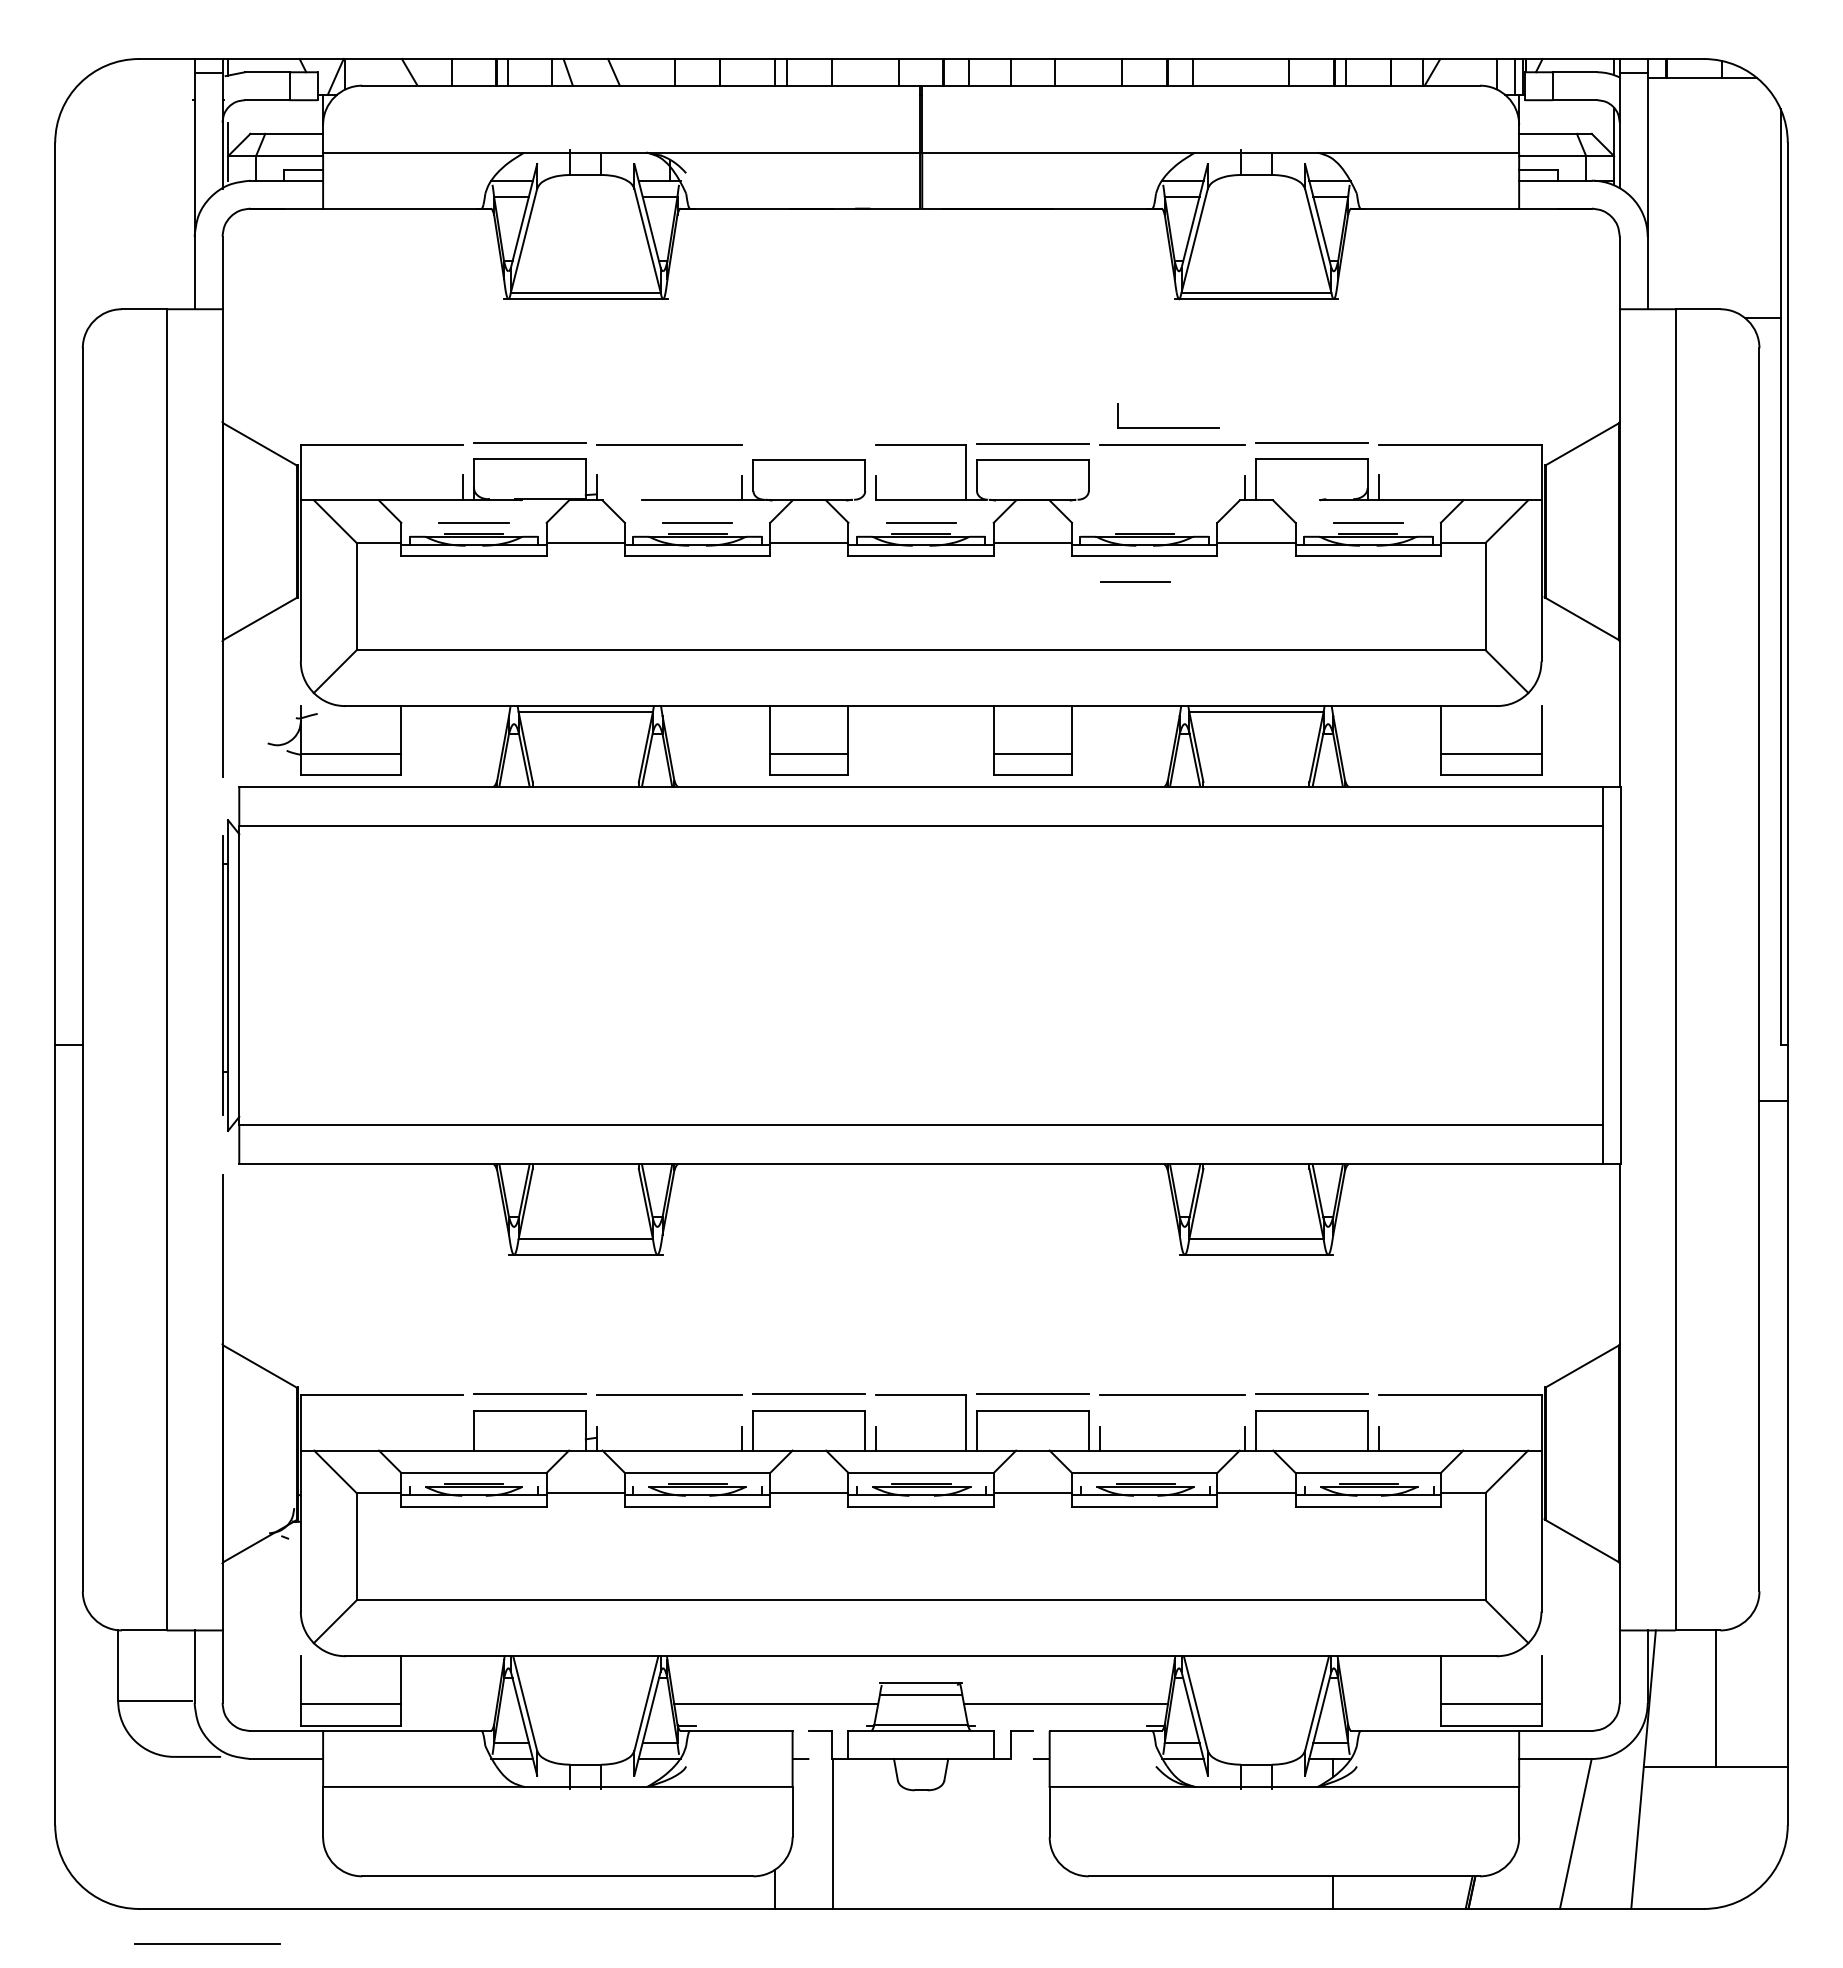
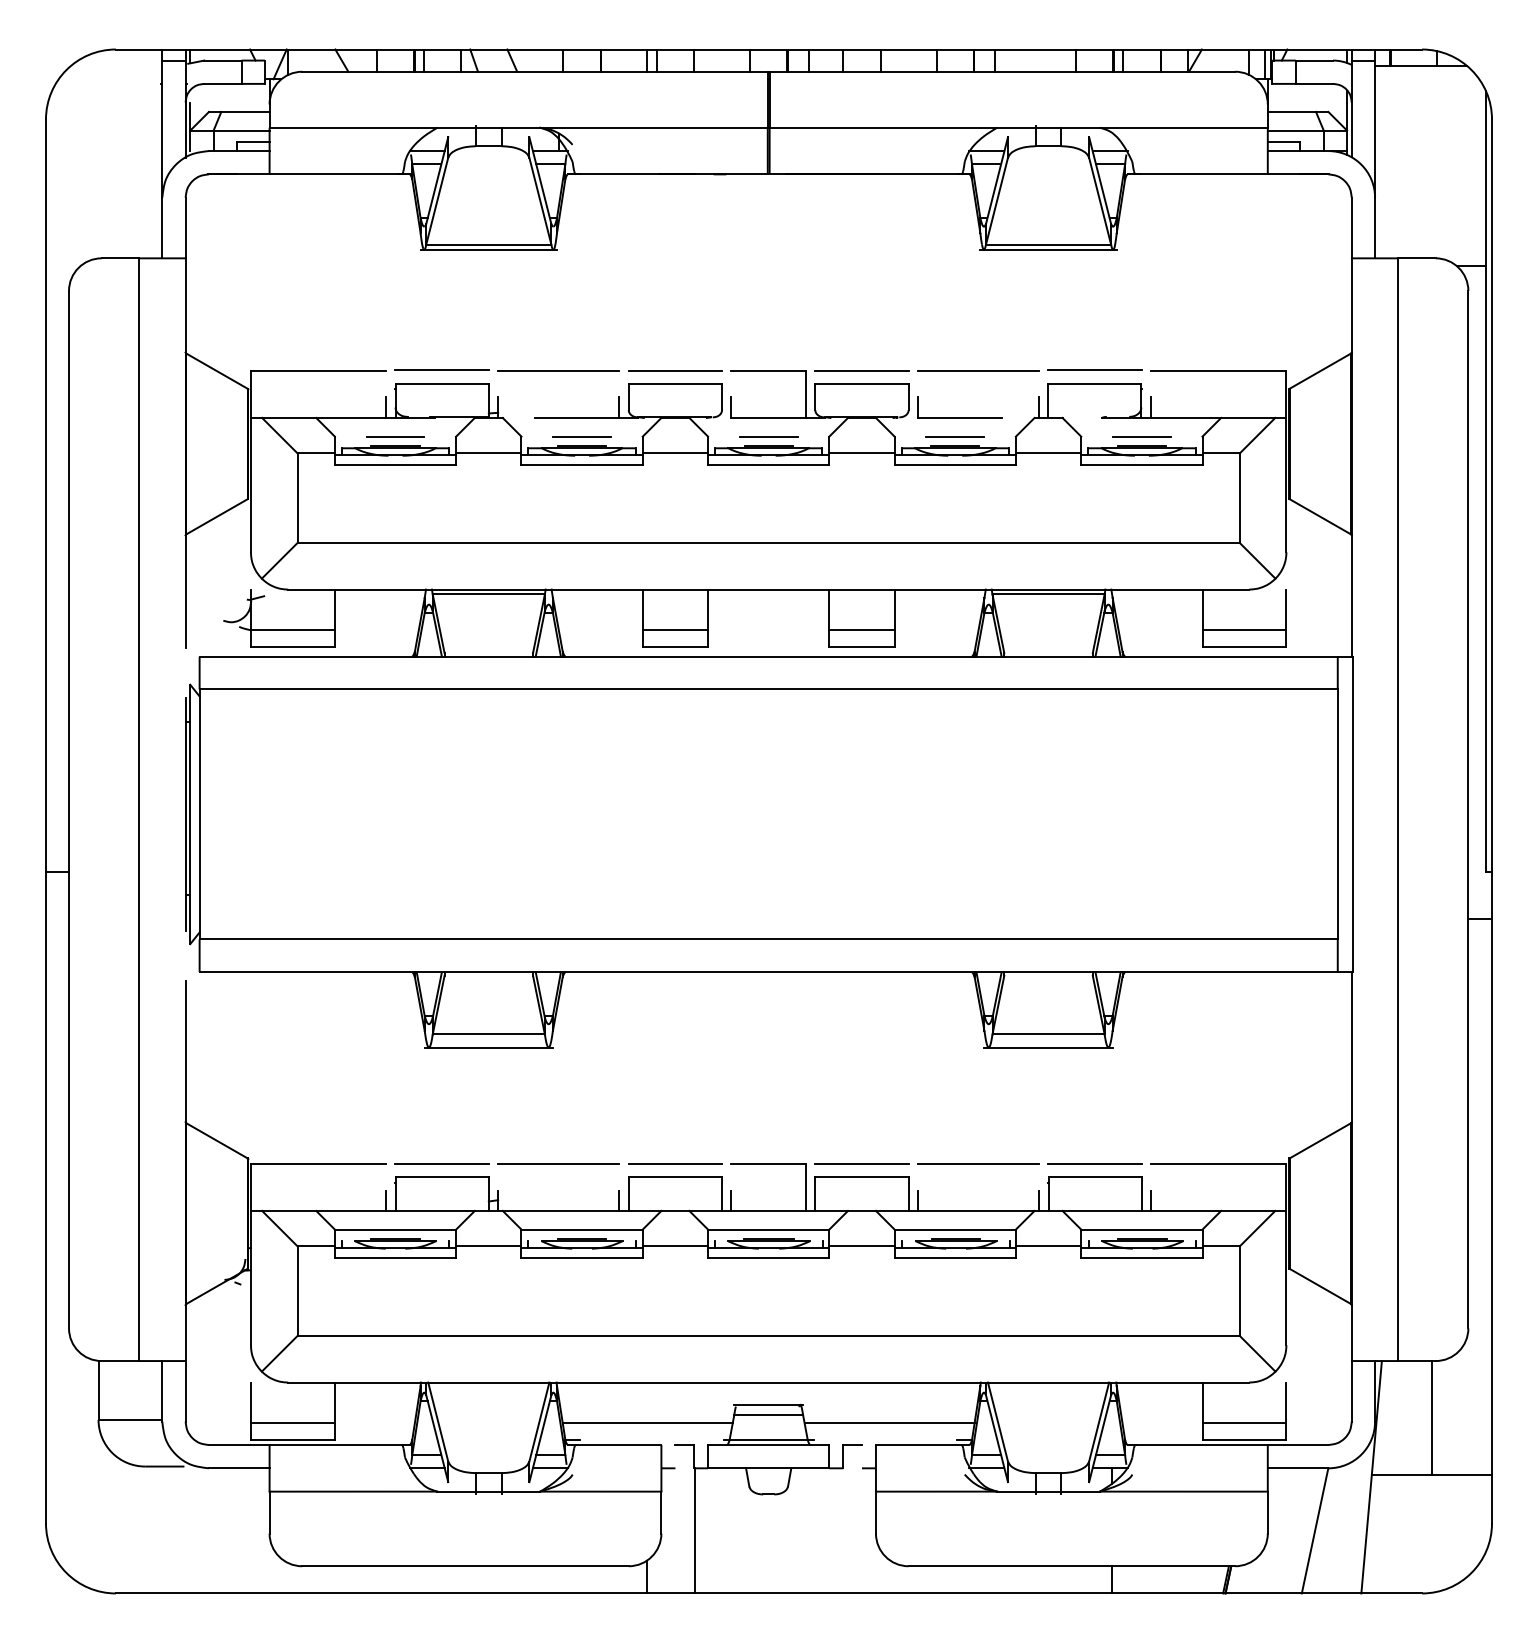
part: (1168, 427) -> (960, 417), moved
line: (809, 443) -> (675, 370), added
line: (1135, 581) -> (955, 436), moved
line: (462, 1438) -> (385, 1200), added
line: (207, 1943) -> (173, 1622), removed

